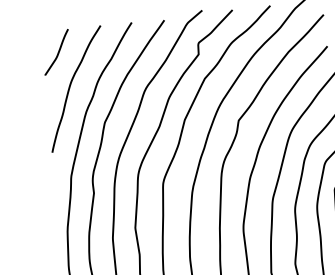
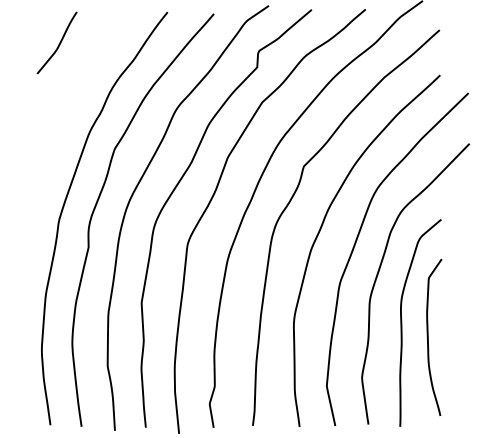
curve: (70, 86) -> (71, 93), removed

